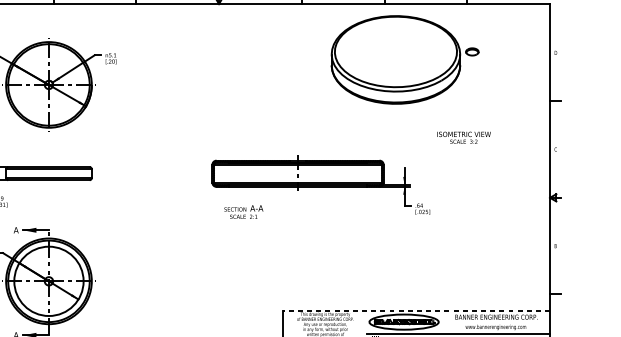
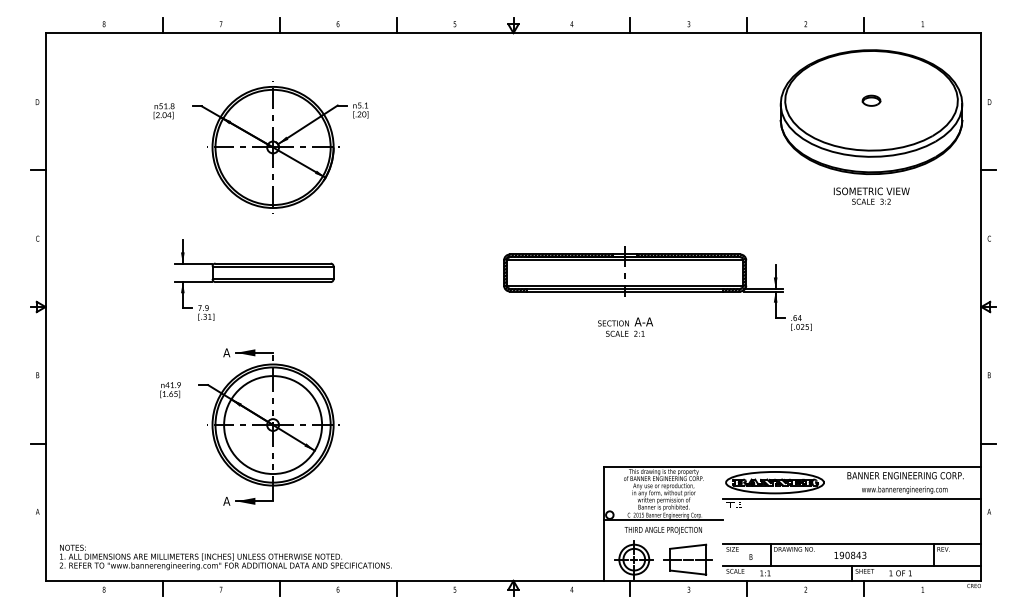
part: (395, 59) -> (871, 111), moved
text: (463, 137) -> (871, 195), moved
text: (243, 211) -> (625, 326), moved
line: (416, 310) -> (792, 466), dashed -> solid

